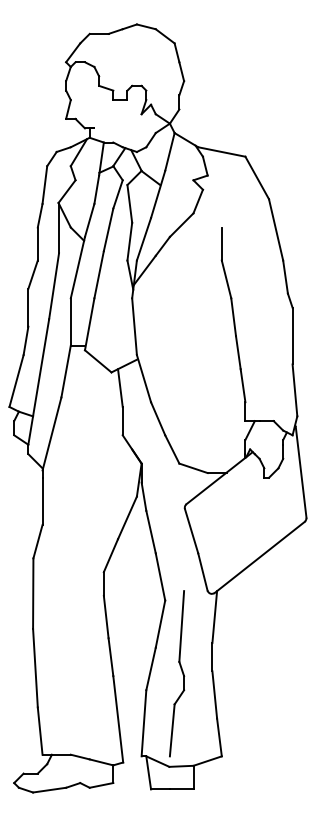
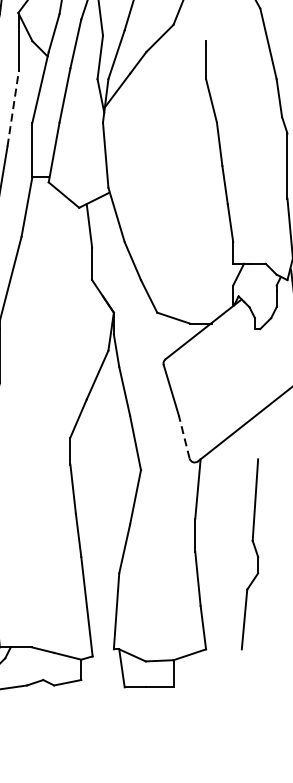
line: (54, 285) -> (13, 107), solid -> dashed
line: (202, 571) -> (183, 436), solid -> dashed
part: (177, 673) -> (250, 554), moved

